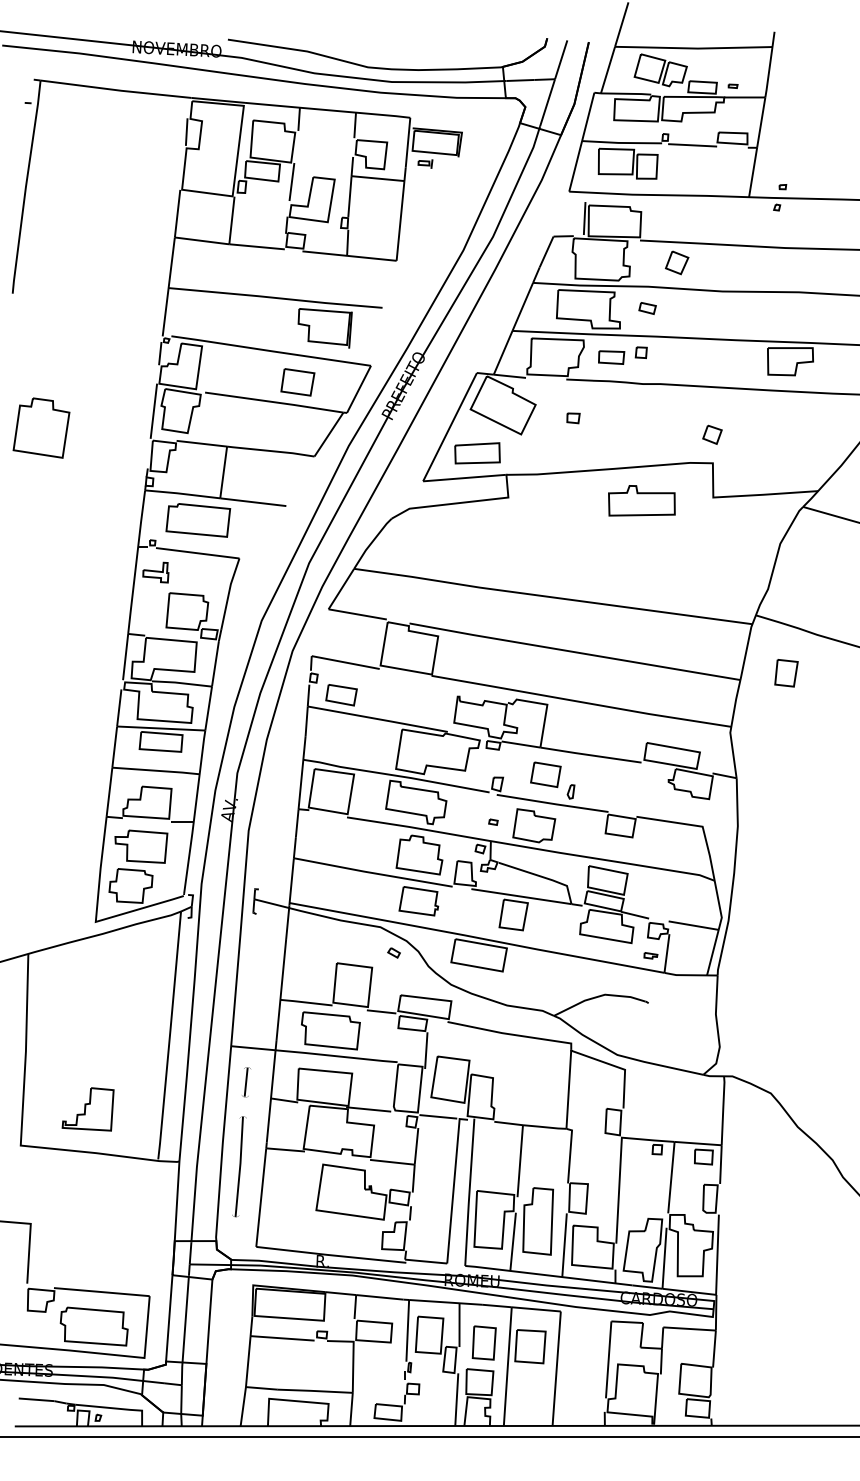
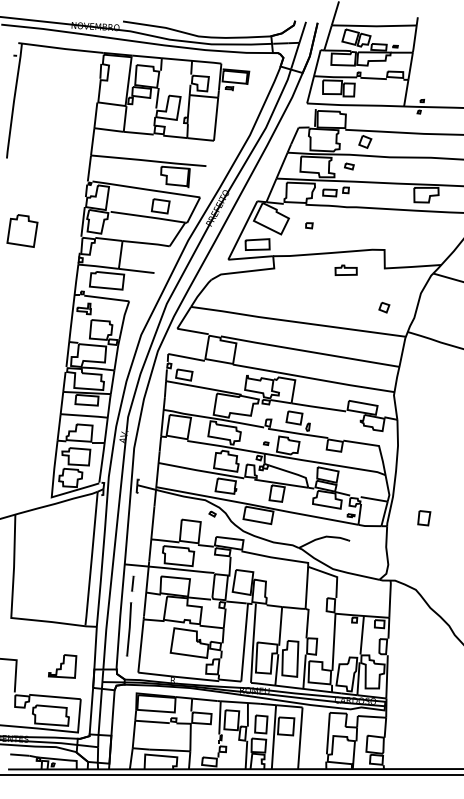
part: (712, 434) -> (384, 307), moved
part: (640, 501) -> (345, 270), size x0.6
part: (786, 673) -> (424, 518), moved
part: (87, 1109) -> (62, 666), moved

